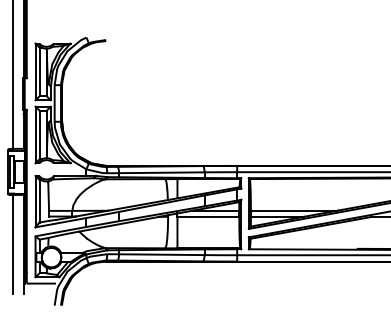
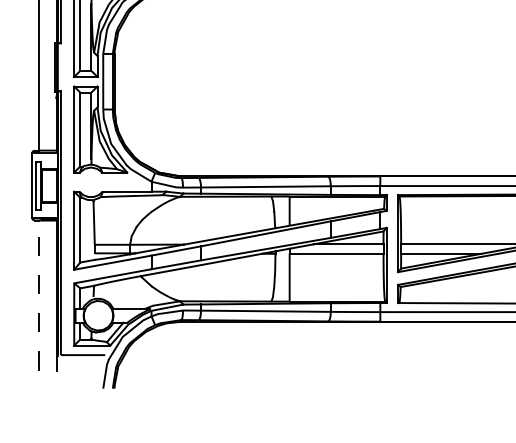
line: (12, 243) -> (39, 294), solid -> dashed

